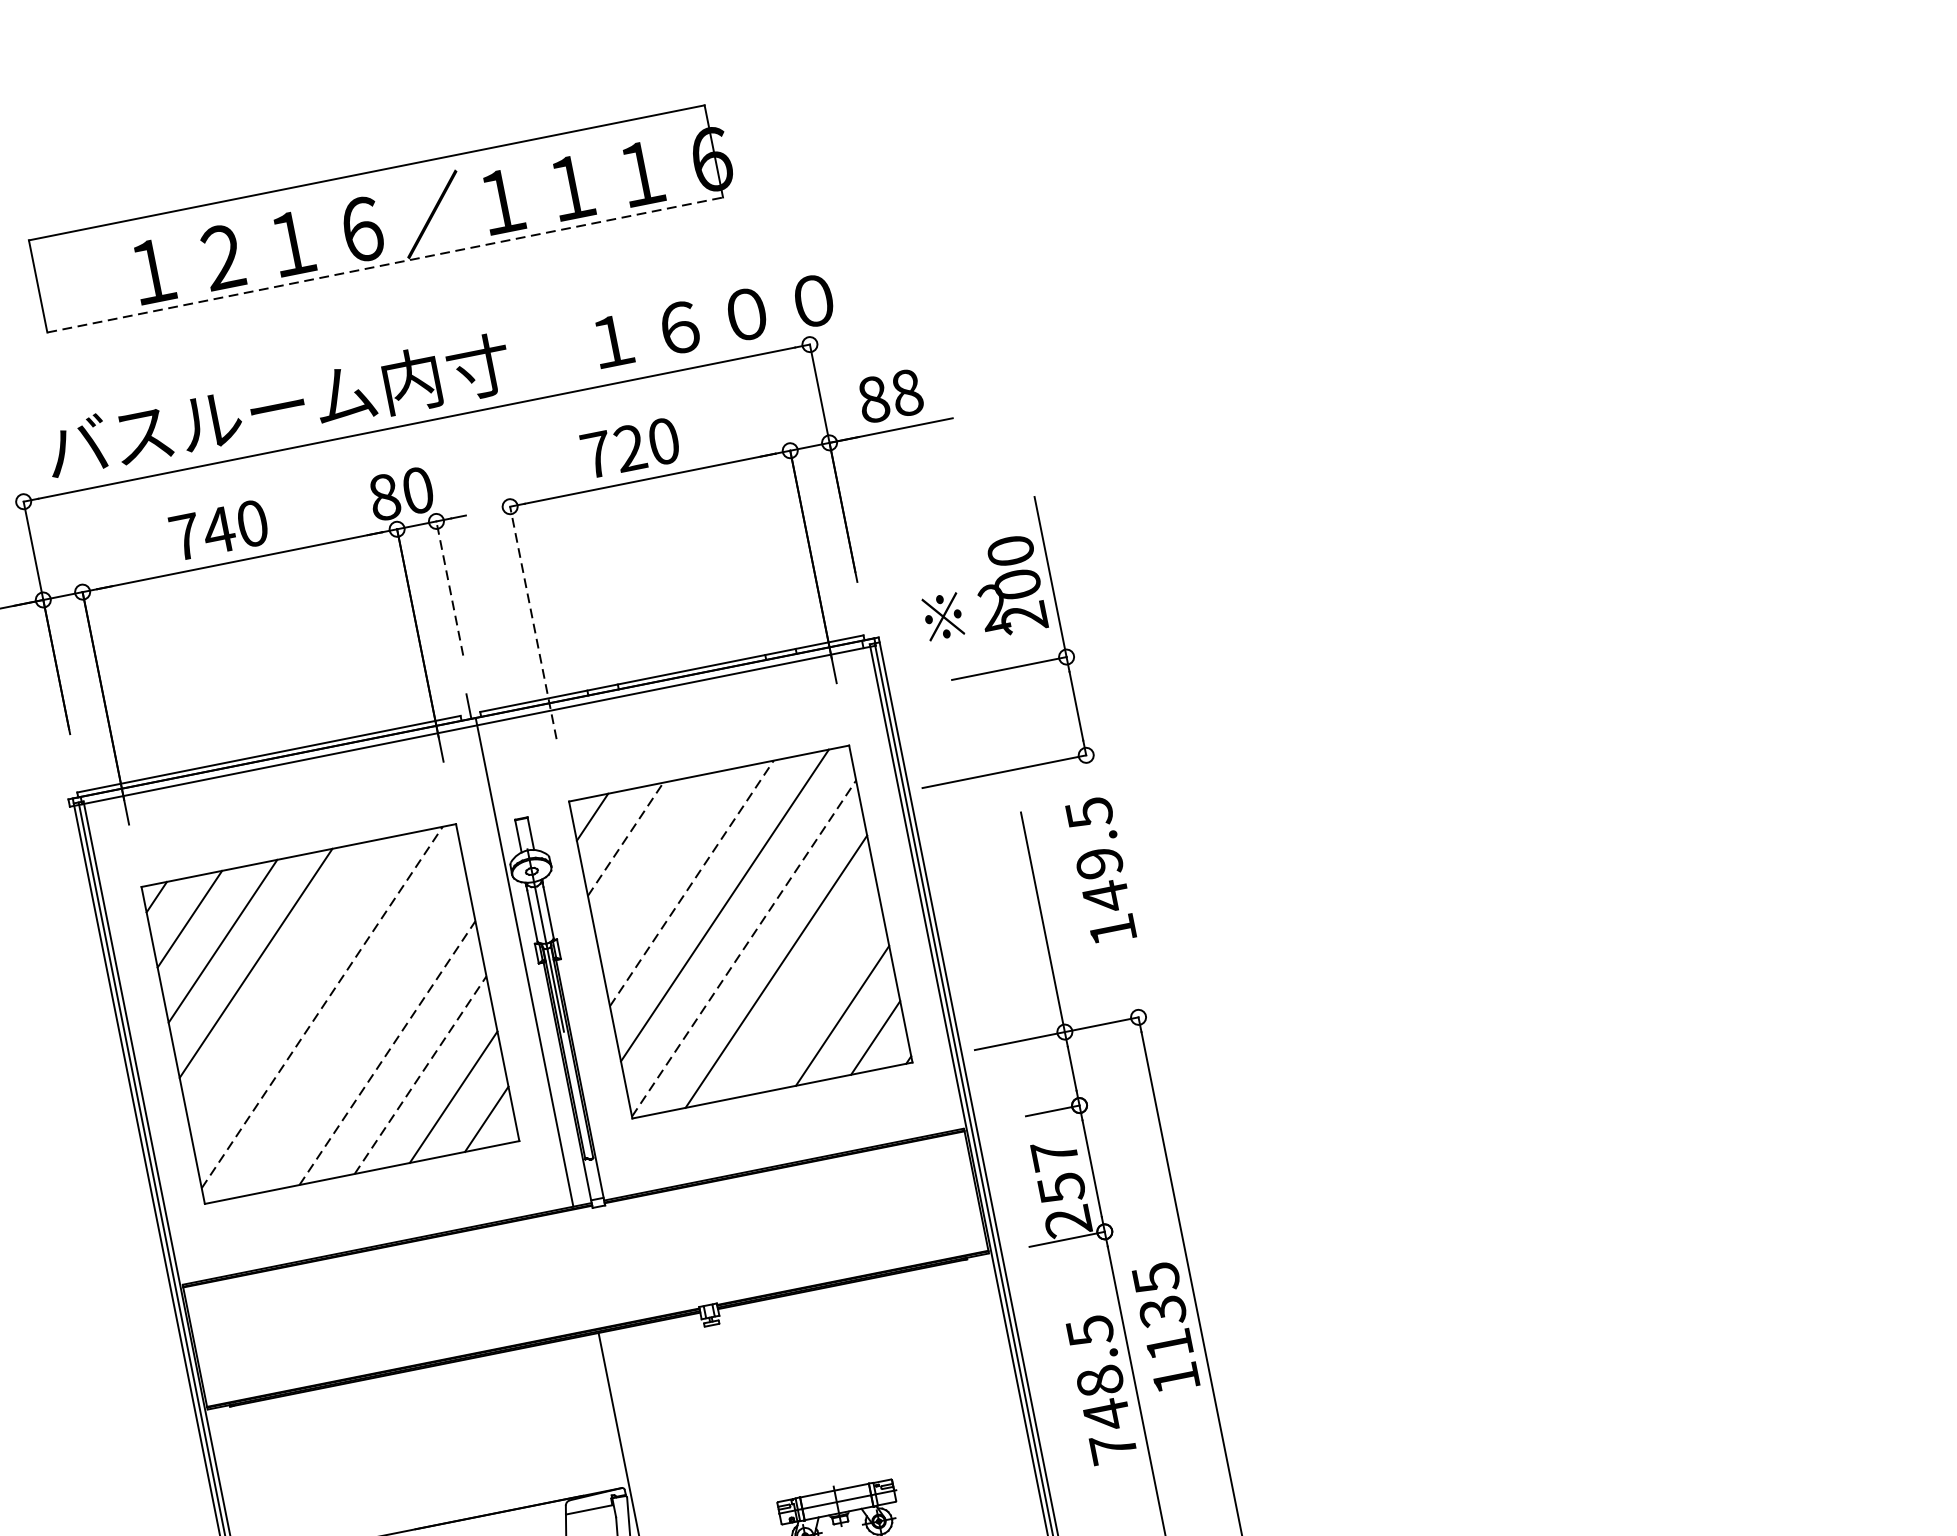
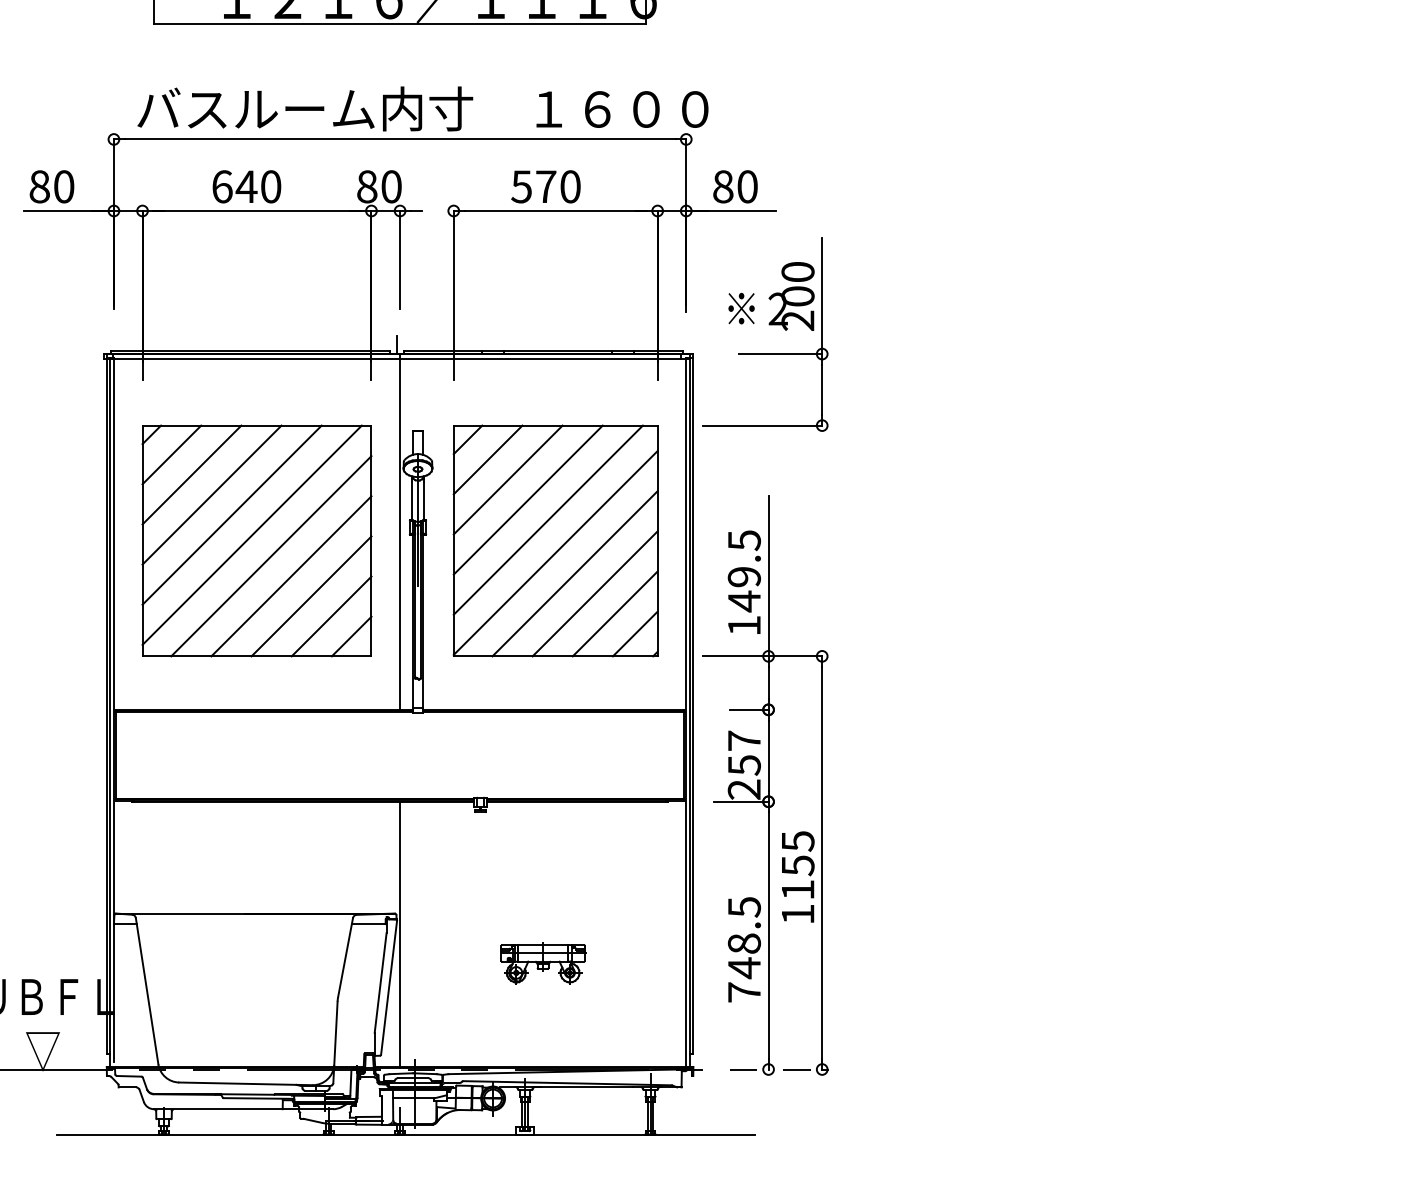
line: (385, 265) -> (400, 24), dashed -> solid
text: (906, 392) -> (747, 186), 88 -> 80
text: (612, 451) -> (533, 186), 720 -> 570
text: (185, 536) -> (222, 186), 740 -> 640
line: (450, 587) -> (400, 259), dashed -> solid
line: (532, 622) -> (453, 295), dashed -> solid
part: (986, 632) -> (769, 325), moved
line: (626, 838) -> (488, 459), dashed -> solid
line: (657, 860) -> (507, 479), added
text: (1099, 869) -> (743, 581), moved
line: (692, 882) -> (528, 499), dashed -> solid
line: (745, 947) -> (556, 552), dashed -> solid
line: (288, 984) -> (231, 514), added
line: (808, 993) -> (594, 593), added
line: (322, 1006) -> (252, 534), dashed -> solid
line: (354, 1031) -> (271, 556), added
line: (387, 1051) -> (291, 575), dashed -> solid
line: (420, 1075) -> (311, 596), dashed -> solid
text: (1162, 1311) -> (797, 865), 1135 -> 1155
text: (1101, 1389) -> (744, 949), moved

